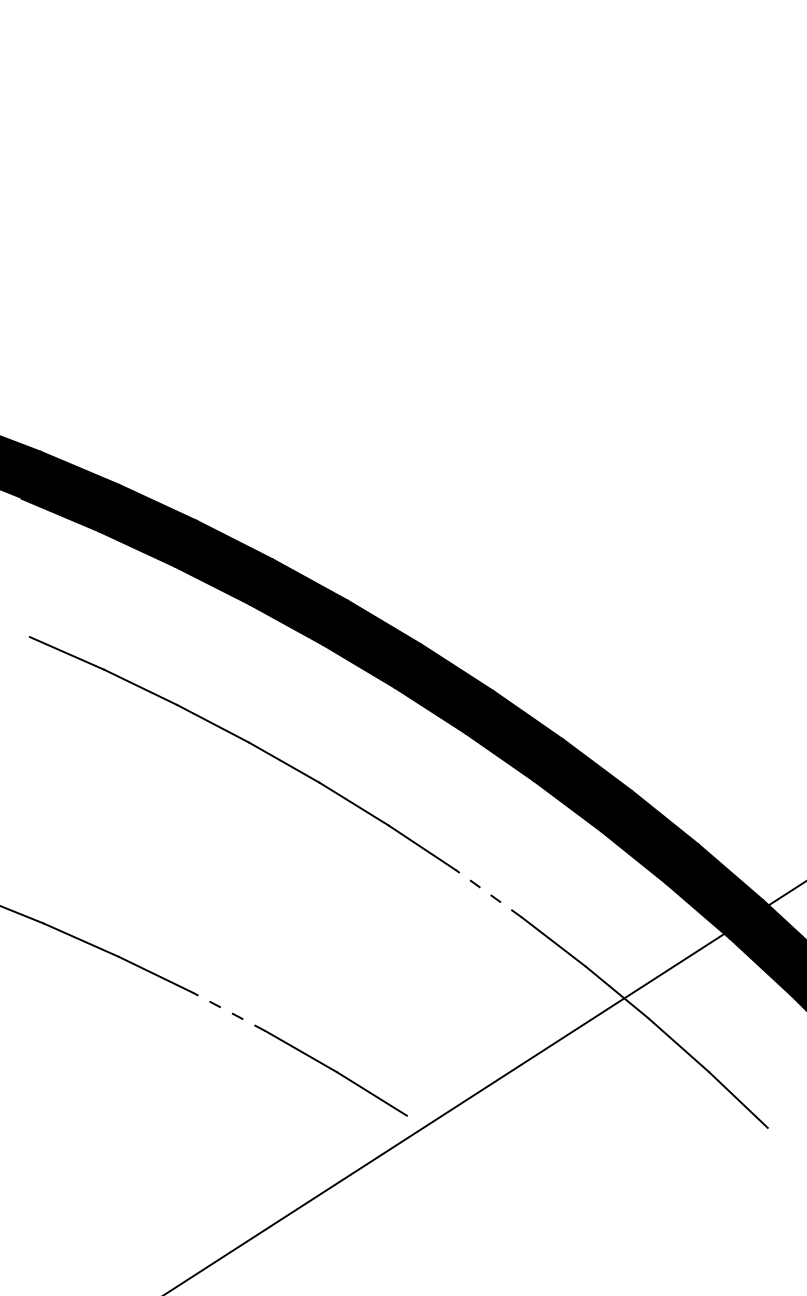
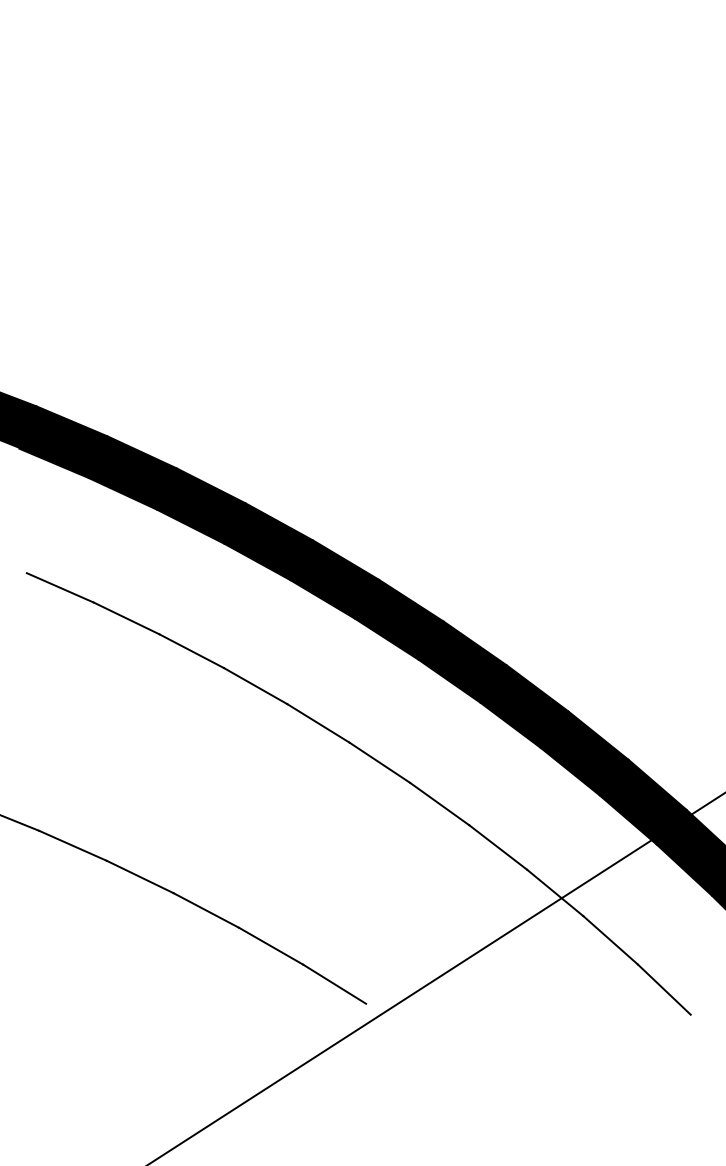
line: (488, 893) -> (439, 803), dashed -> solid
line: (228, 1011) -> (205, 910), dashed -> solid

